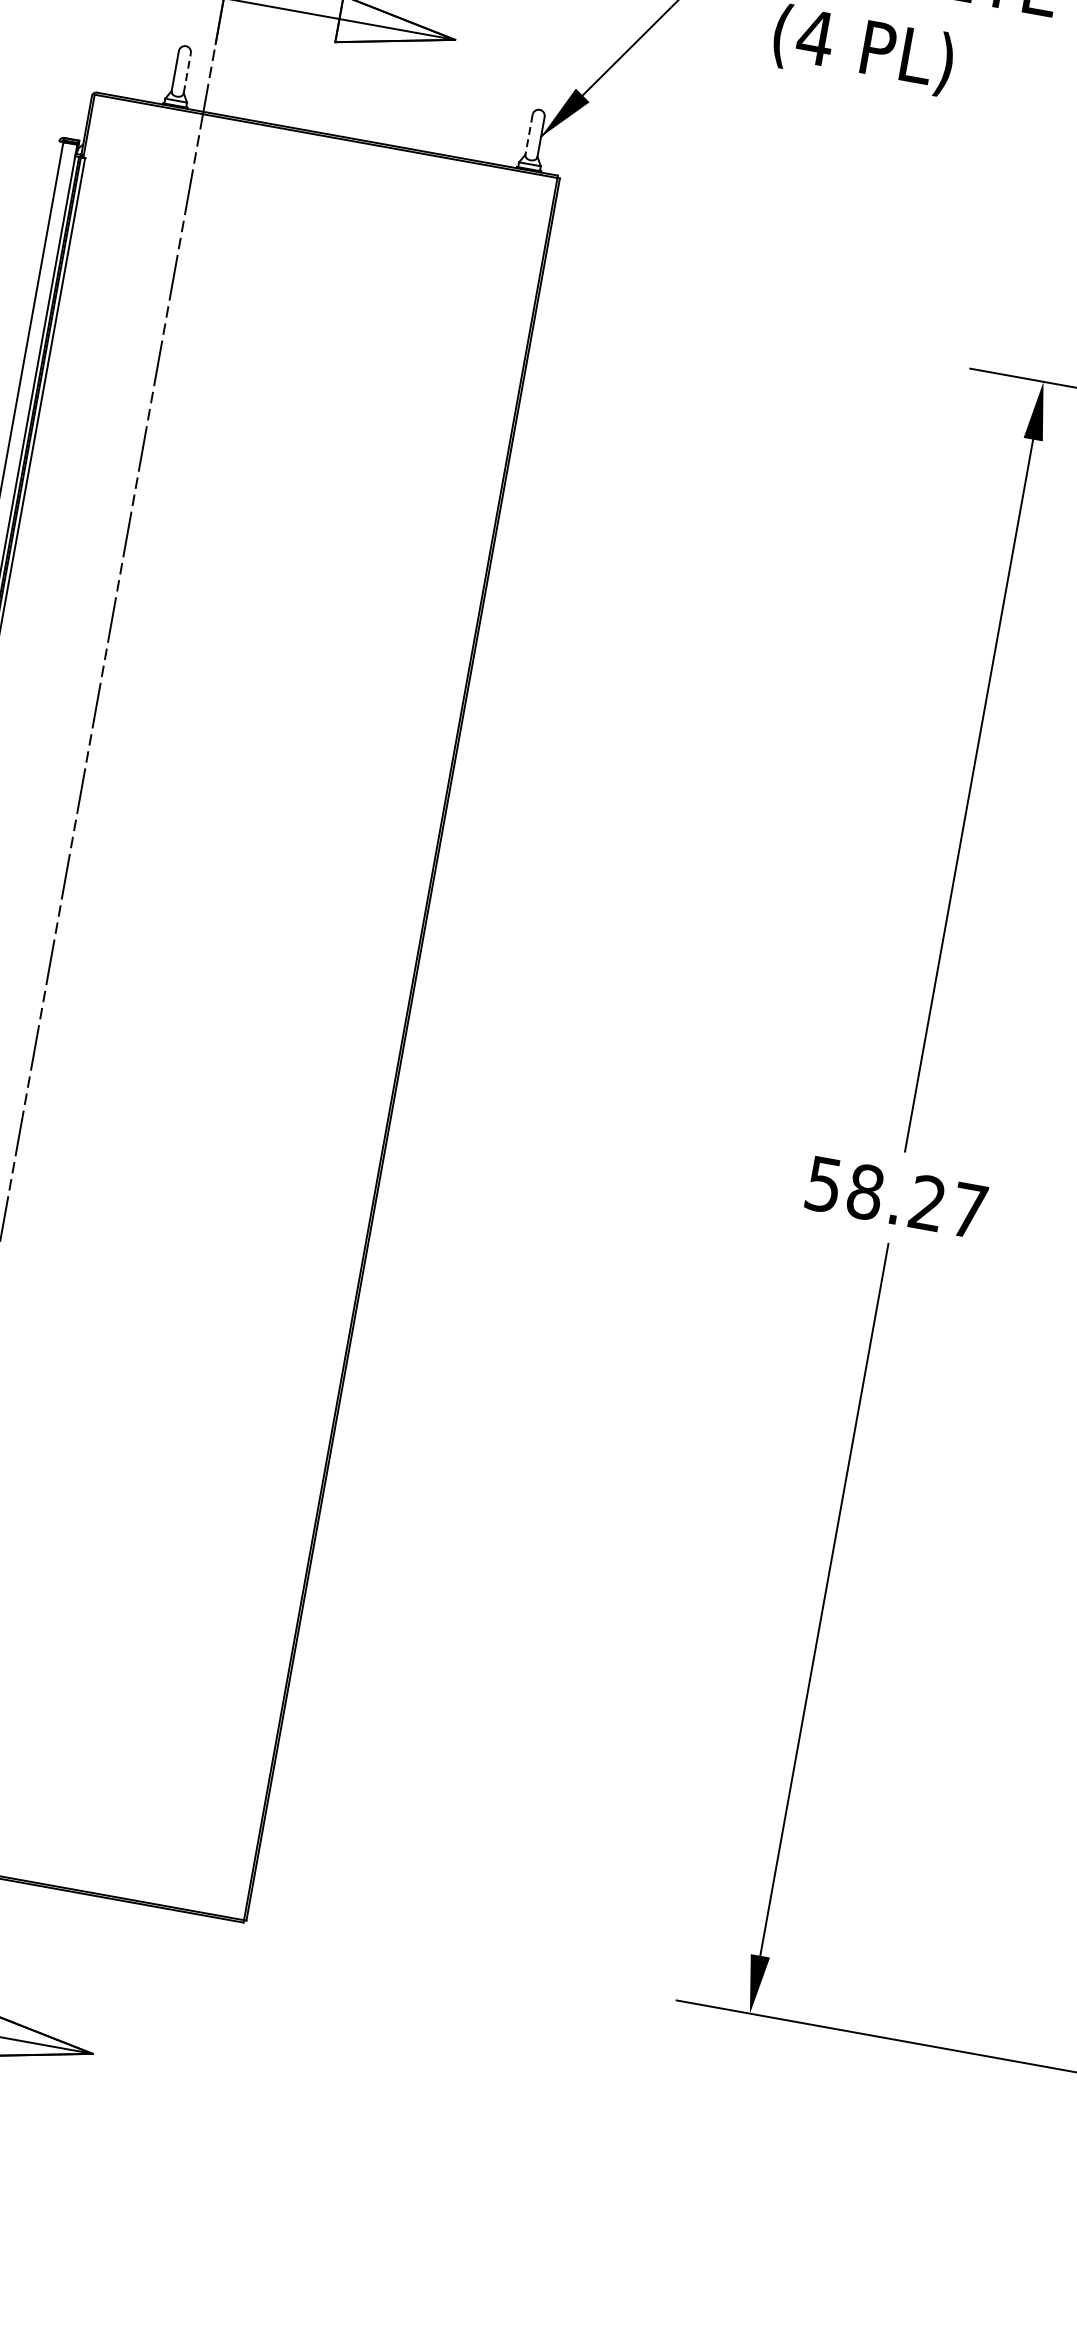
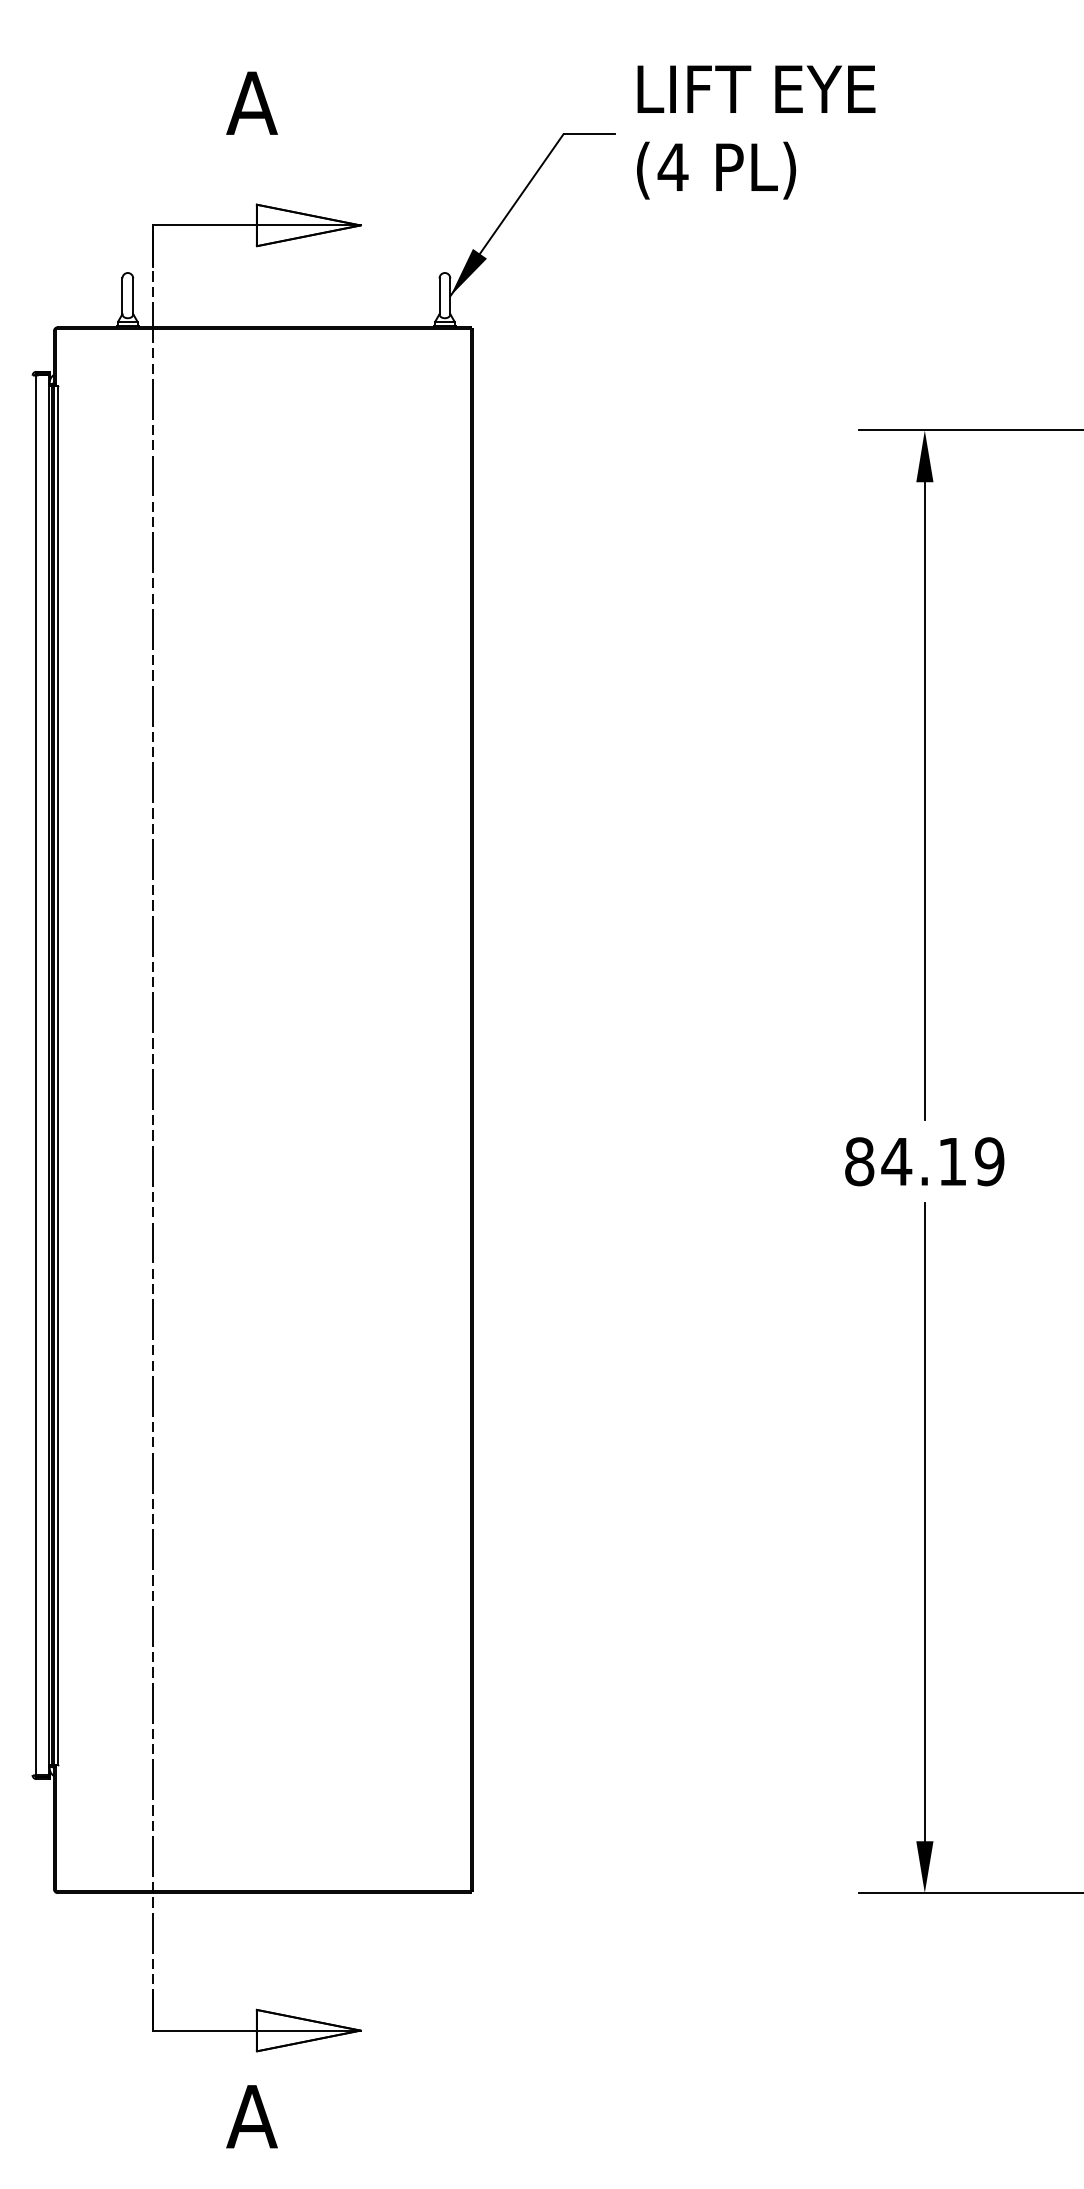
line: (187, 73) -> (133, 296), dashed -> solid
line: (528, 134) -> (439, 296), dashed -> solid
text: (896, 1197) -> (924, 1161), 58.27 -> 84.19

